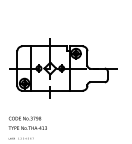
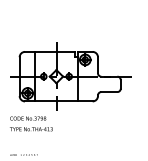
text: (27, 122) -> (31, 123), moved

